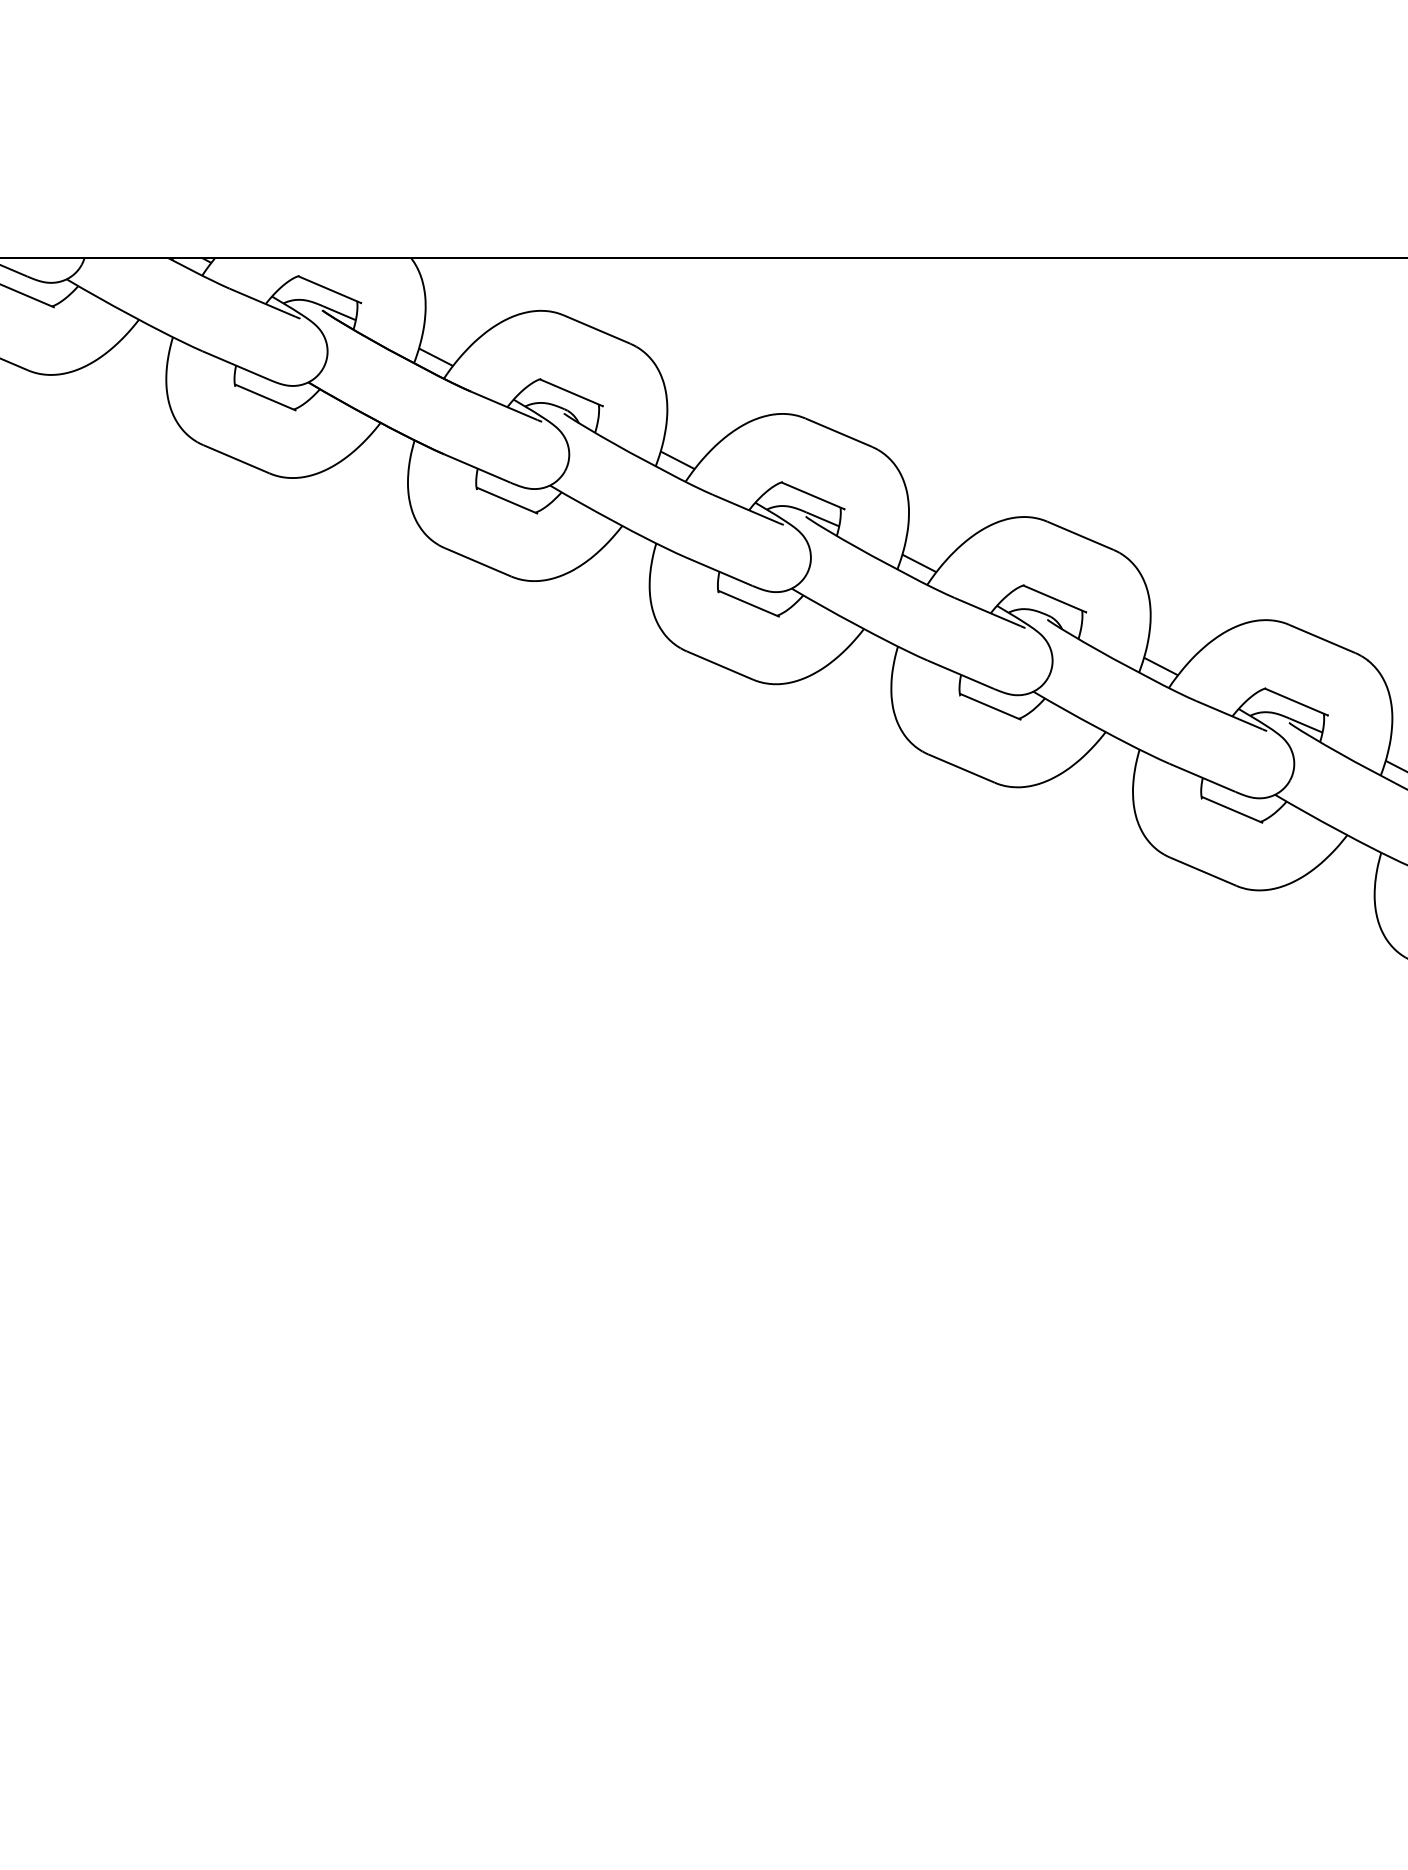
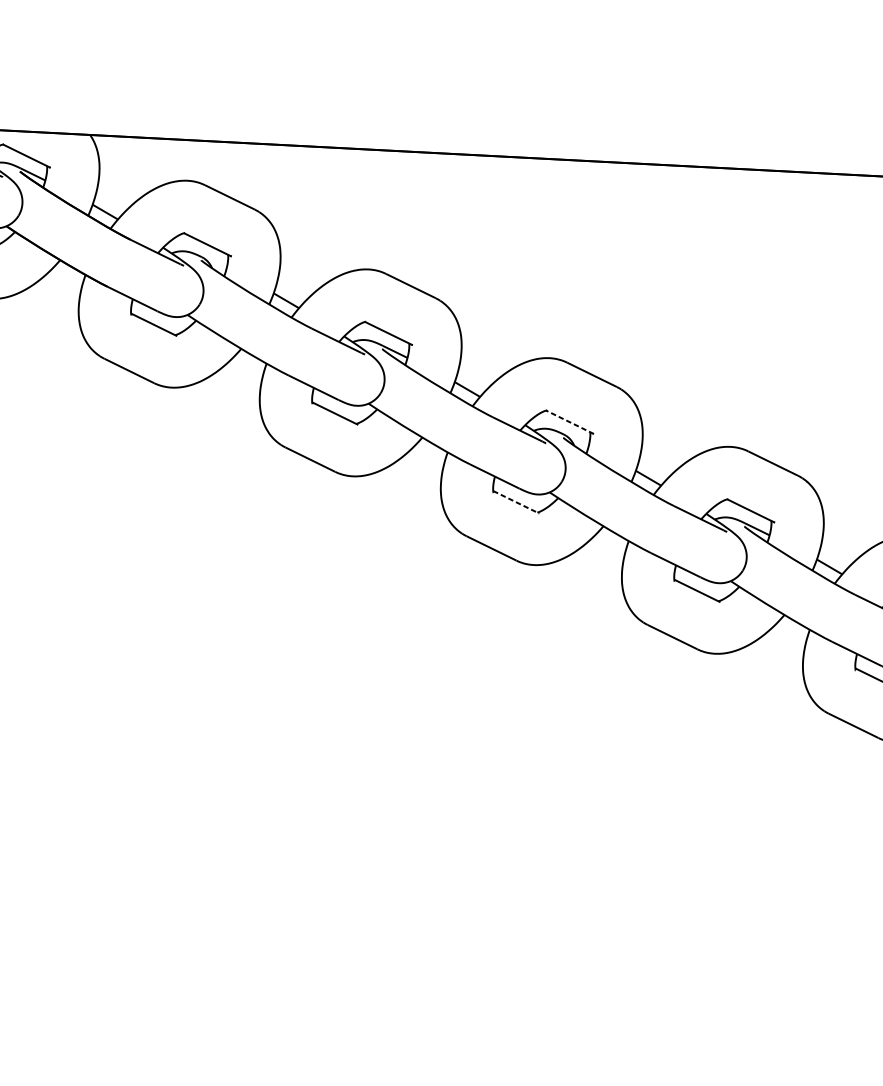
line: (1055, 599) -> (570, 422), solid -> dashed
line: (991, 707) -> (516, 502), solid -> dashed

